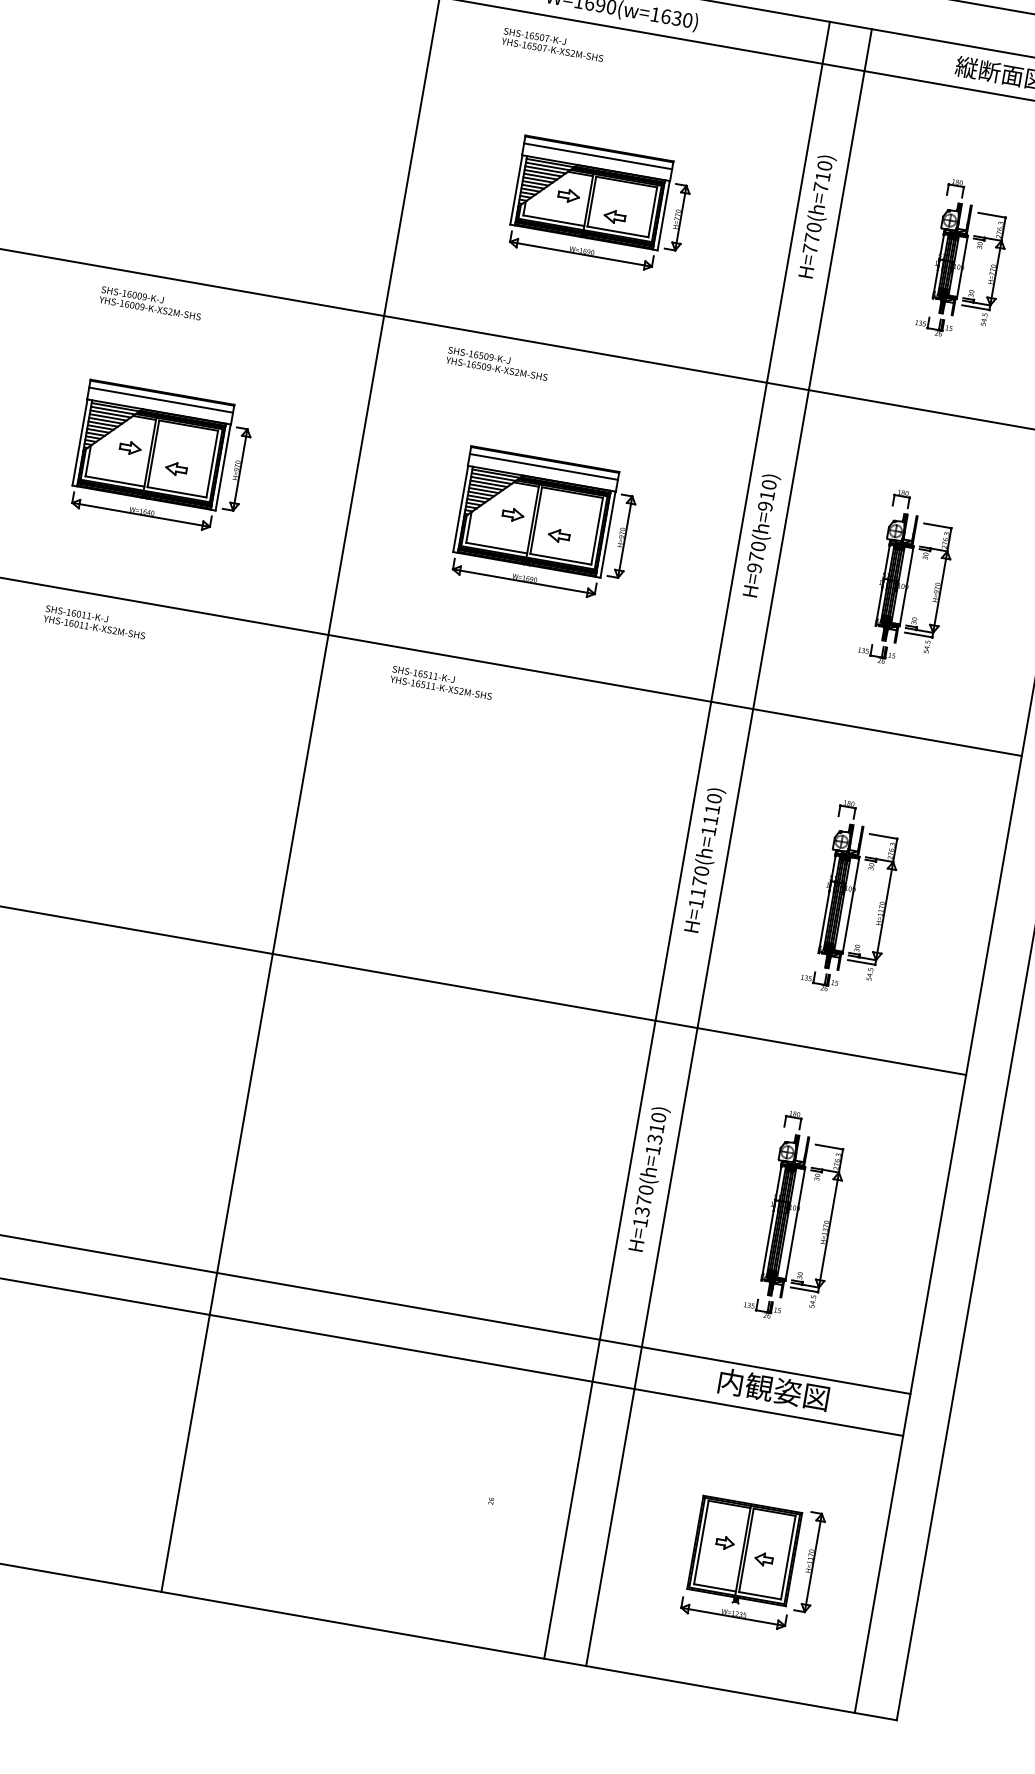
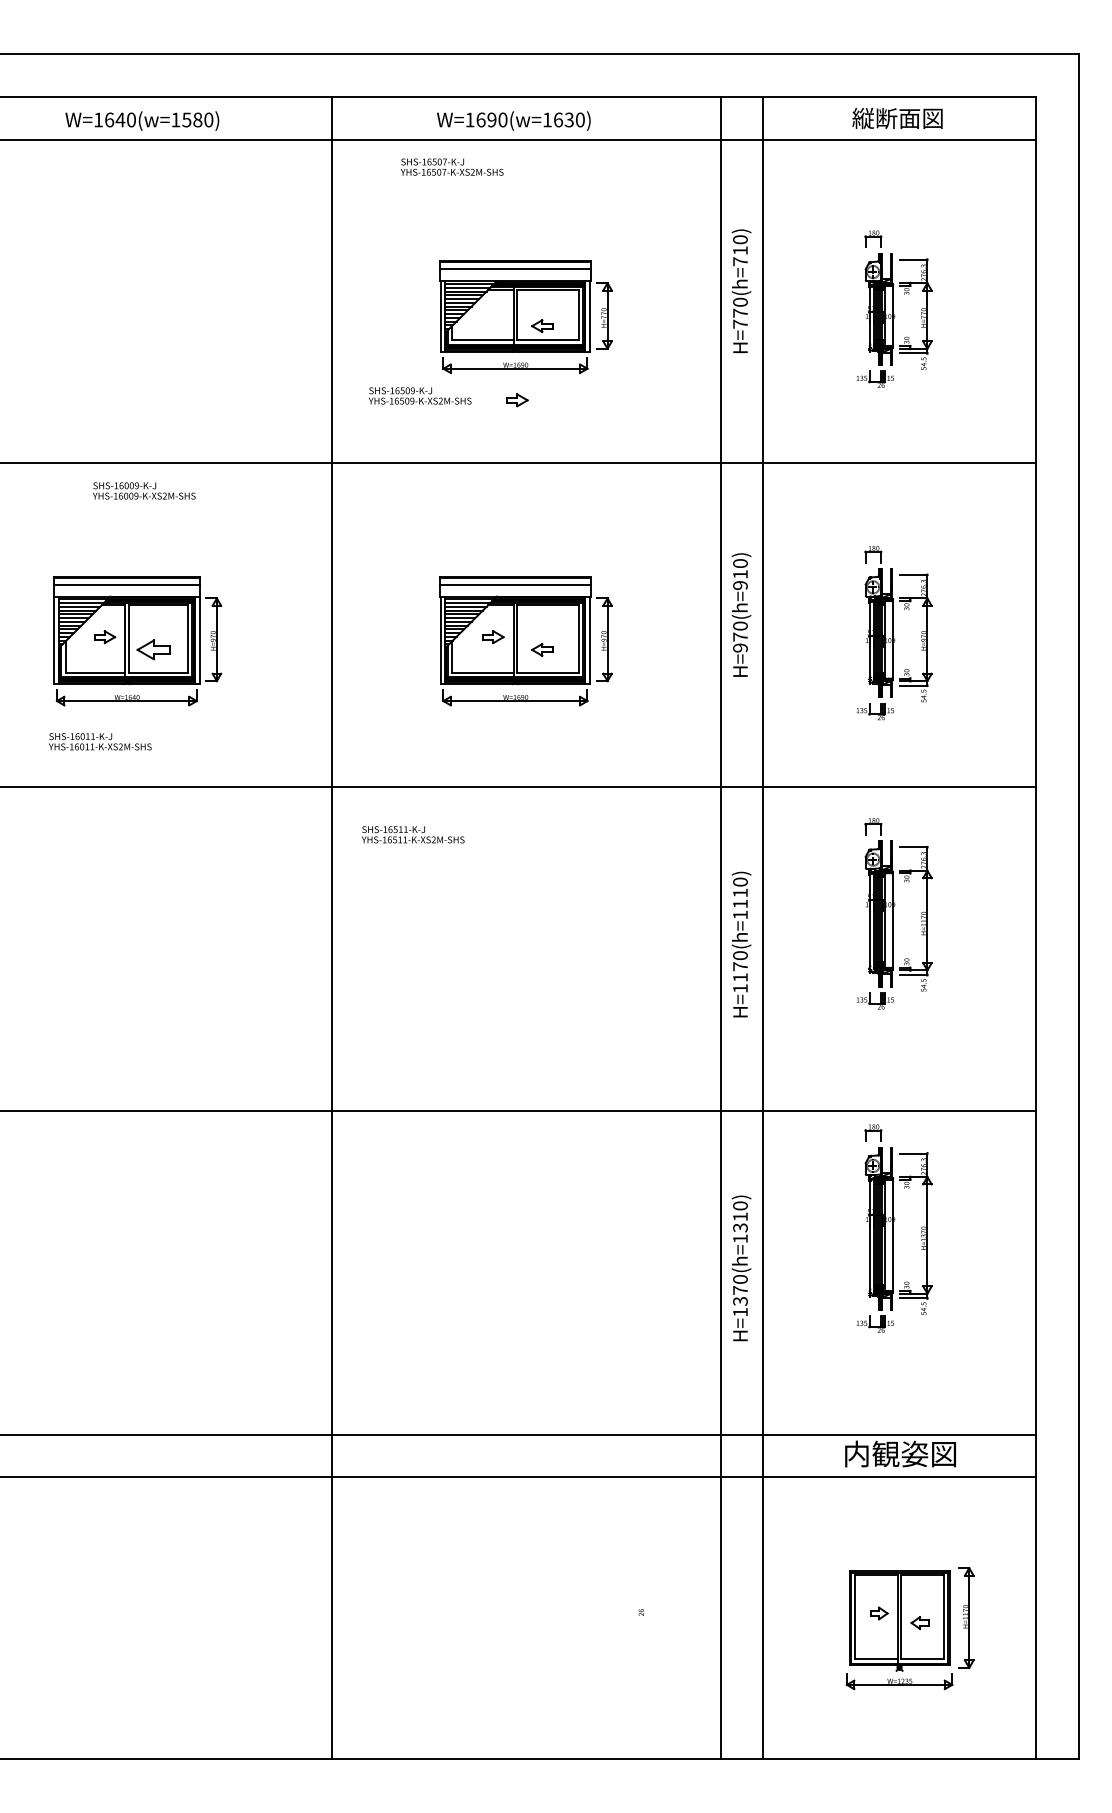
part: (568, 196) -> (517, 400), moved
text: (151, 302) -> (144, 490), moved
text: (498, 363) -> (420, 395), moved
part: (176, 468) -> (153, 649), size x1.6
text: (95, 622) -> (100, 741), moved
text: (442, 682) -> (413, 834), moved
part: (853, 898) -> (894, 913), moved
part: (797, 1217) -> (894, 1228), moved

